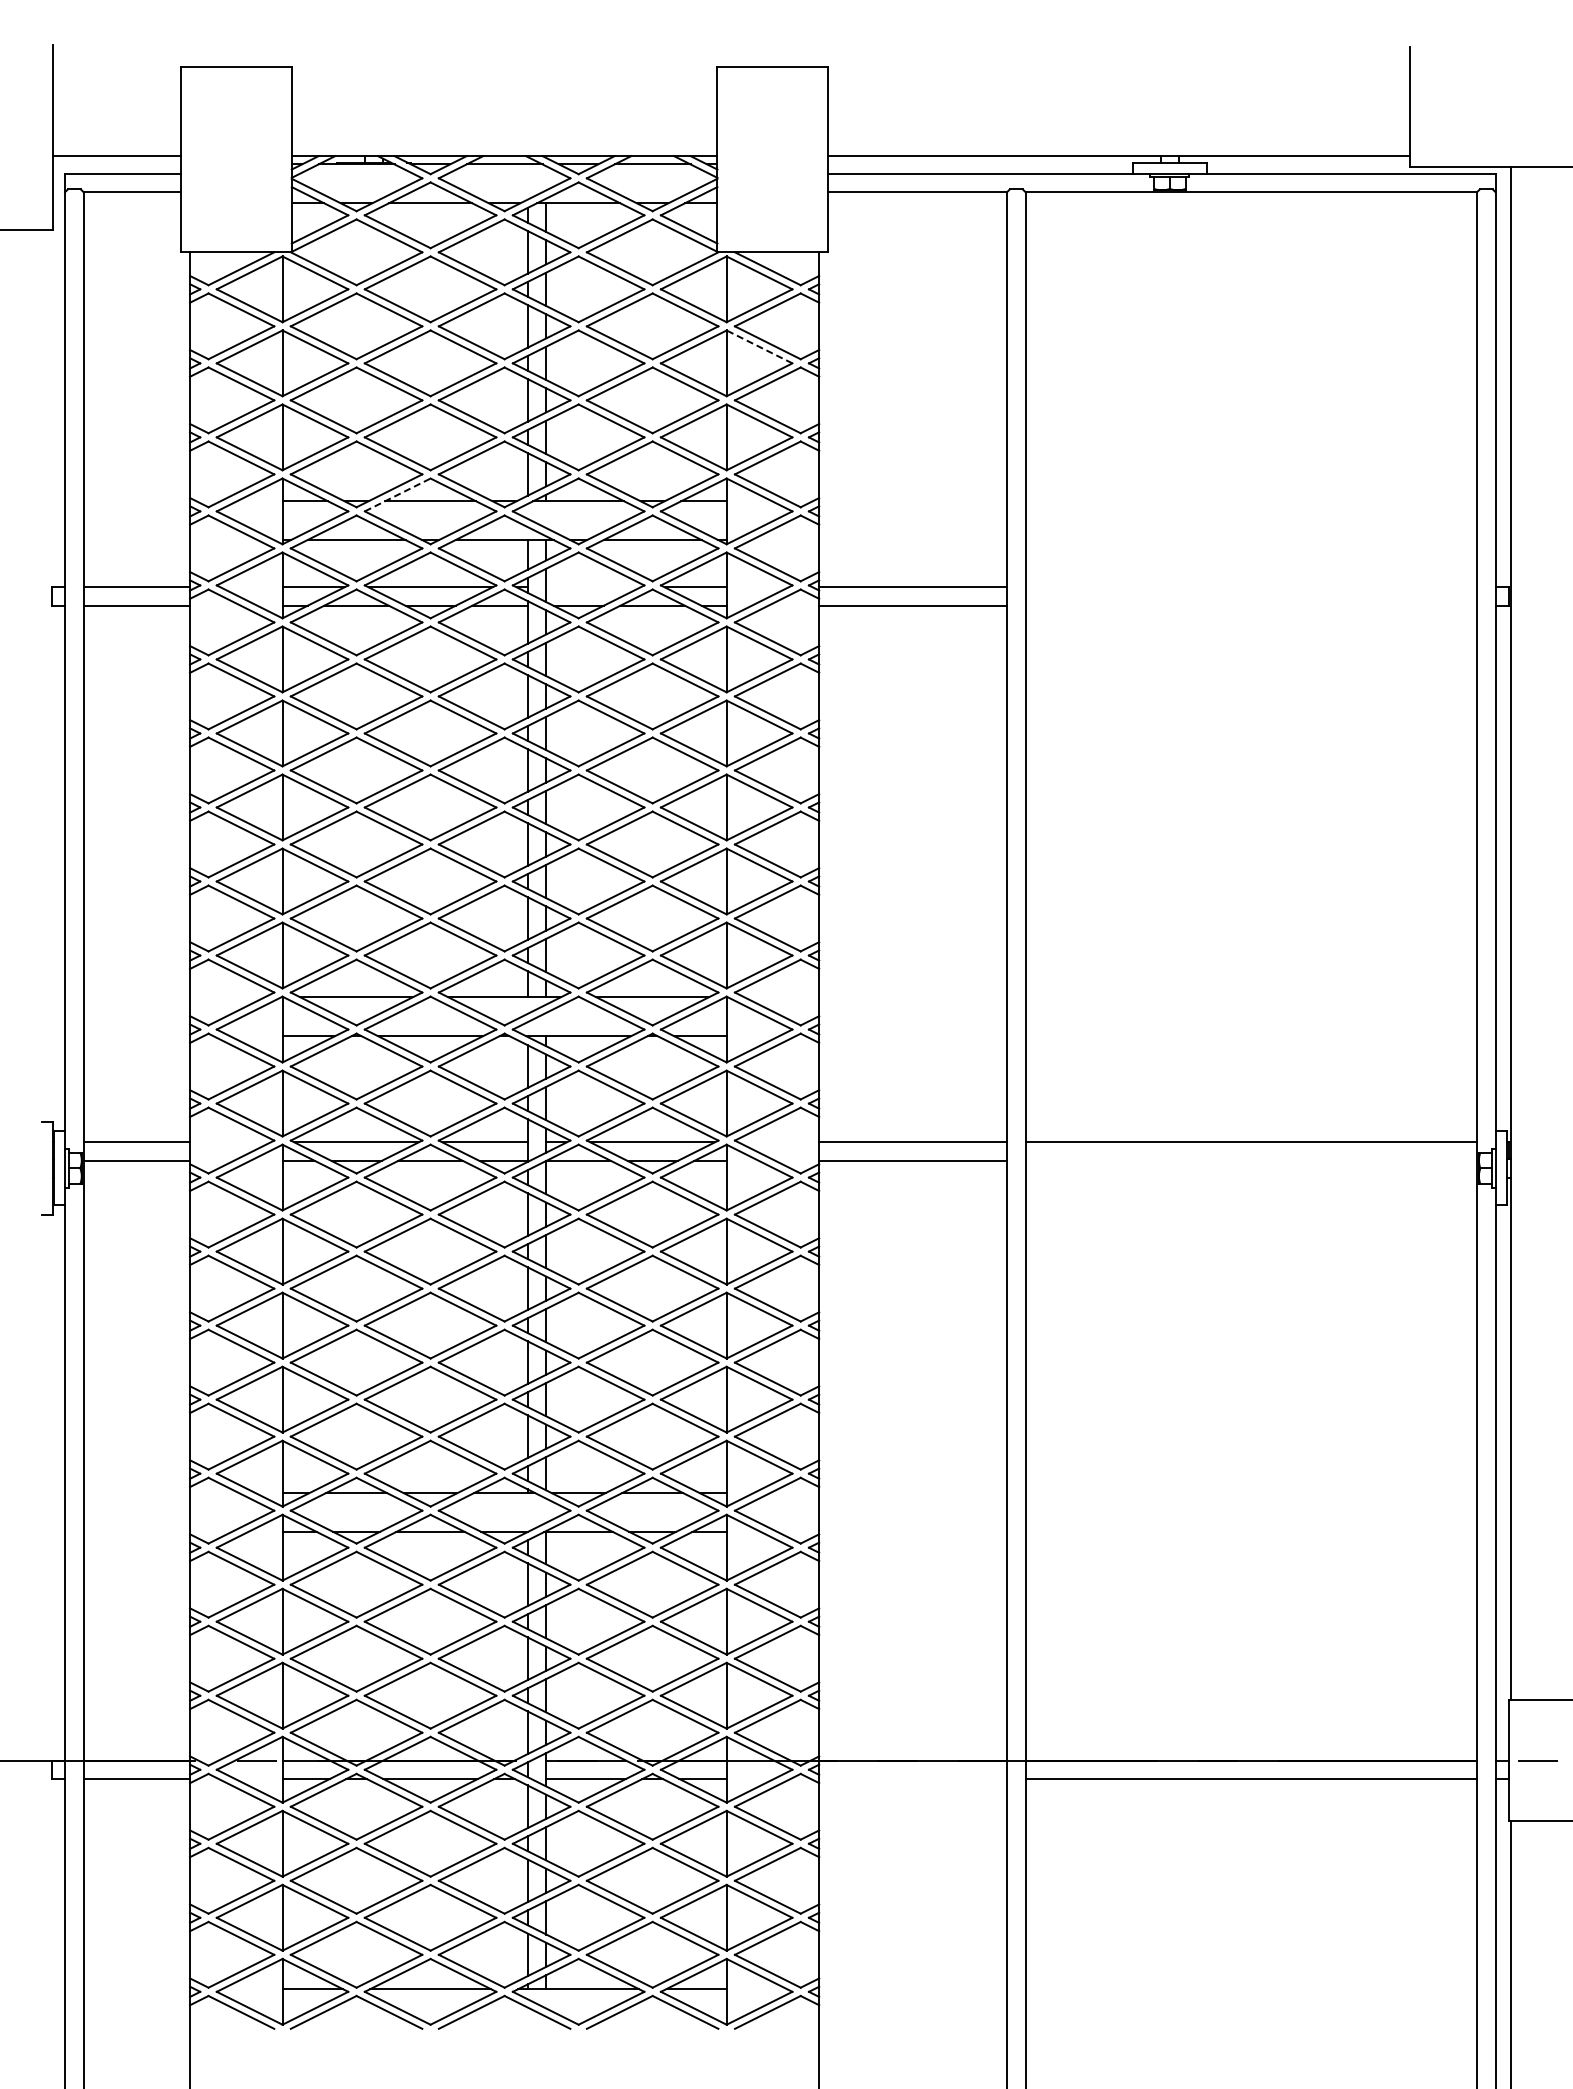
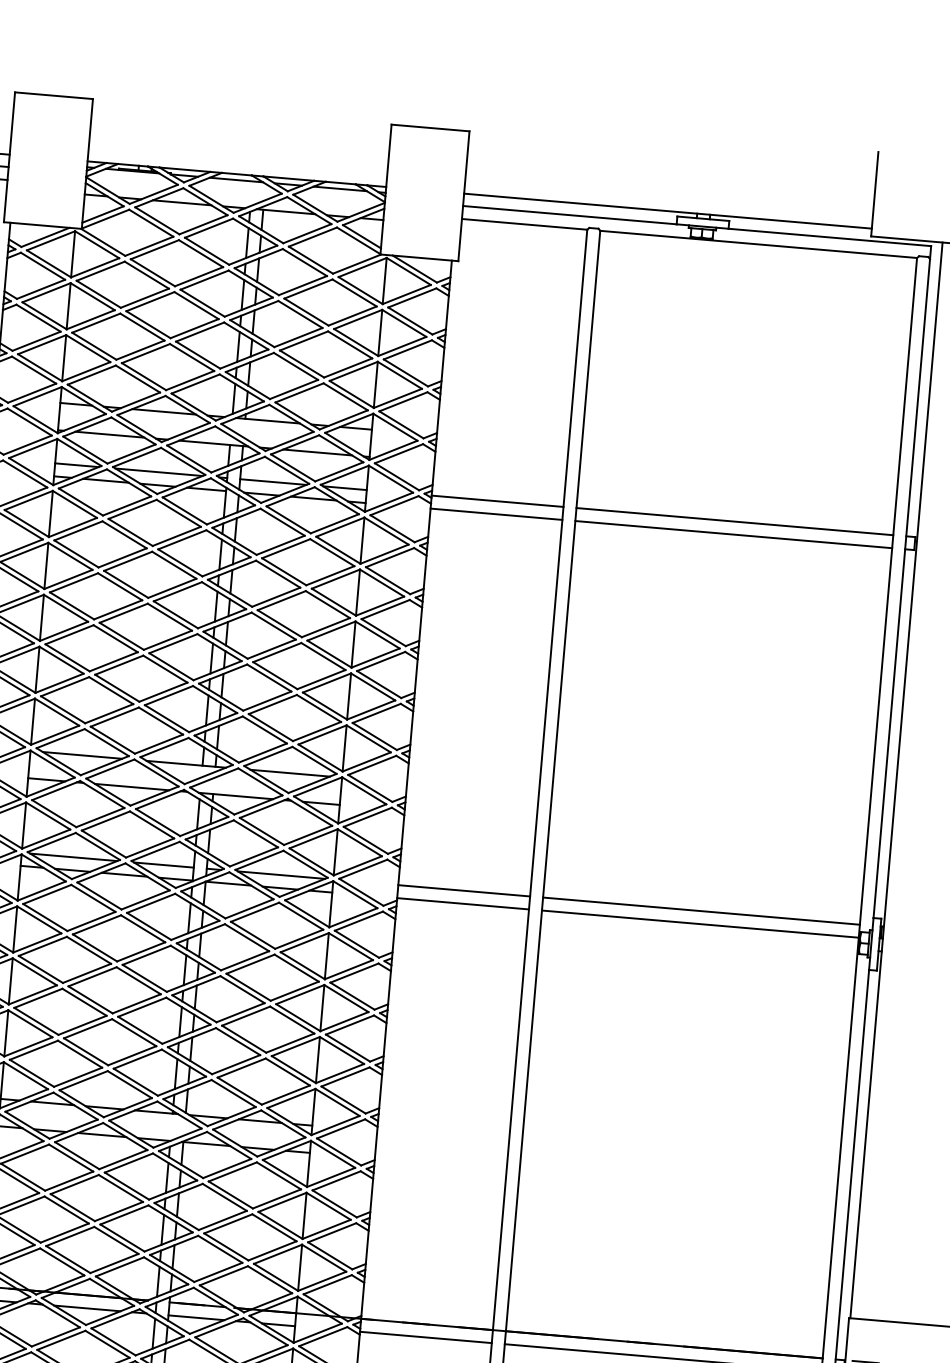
line: (759, 346) -> (404, 323), dashed -> solid
line: (397, 494) -> (141, 405), dashed -> solid
line: (593, 587) -> (273, 482), added
line: (1251, 587) -> (735, 521), added
line: (1251, 605) -> (733, 534), added
line: (1251, 1160) -> (700, 923), added
line: (913, 1779) -> (426, 1337), added

